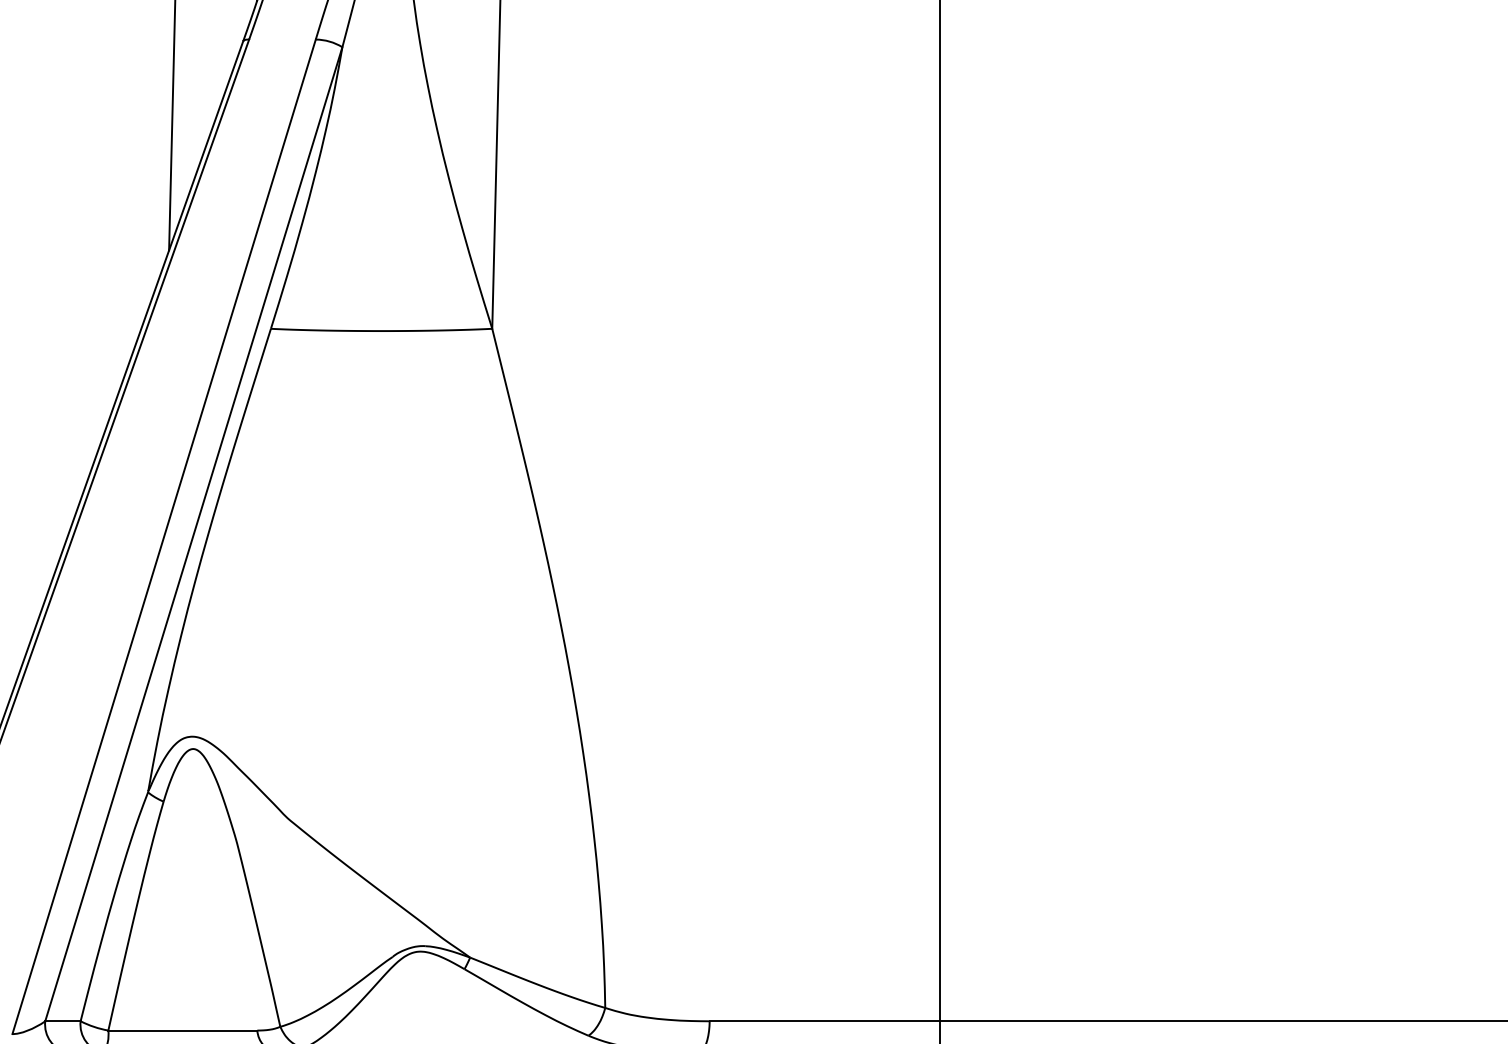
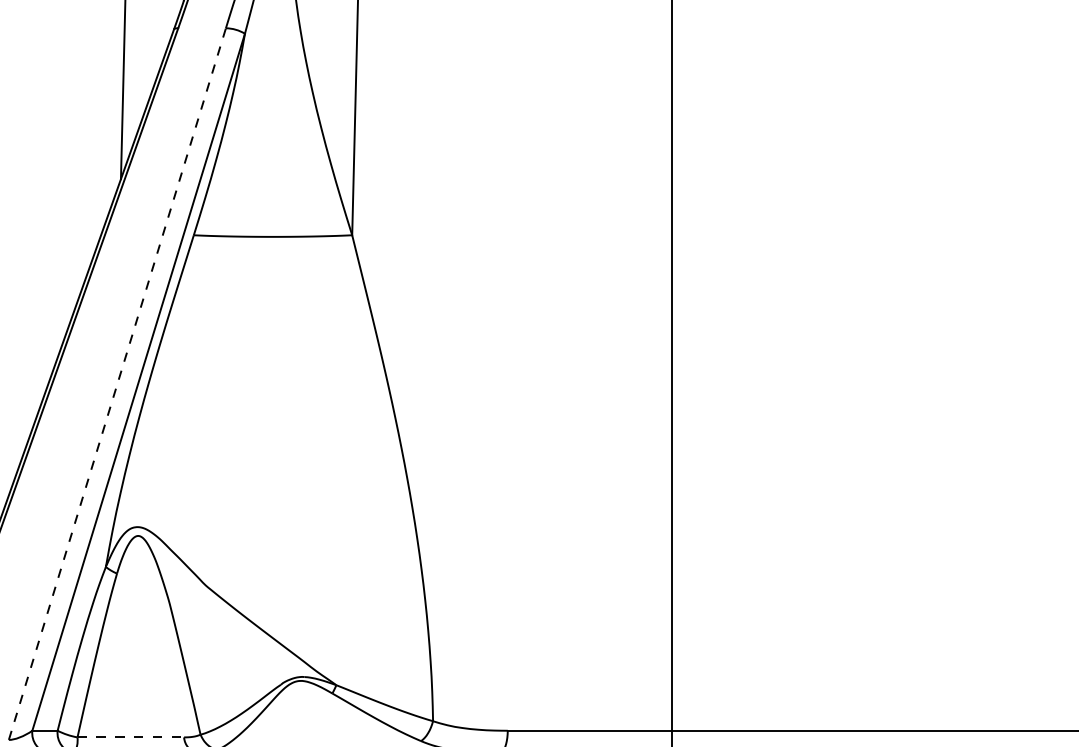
line: (164, 537) -> (117, 384), solid -> dashed
line: (183, 1030) -> (131, 737), solid -> dashed

